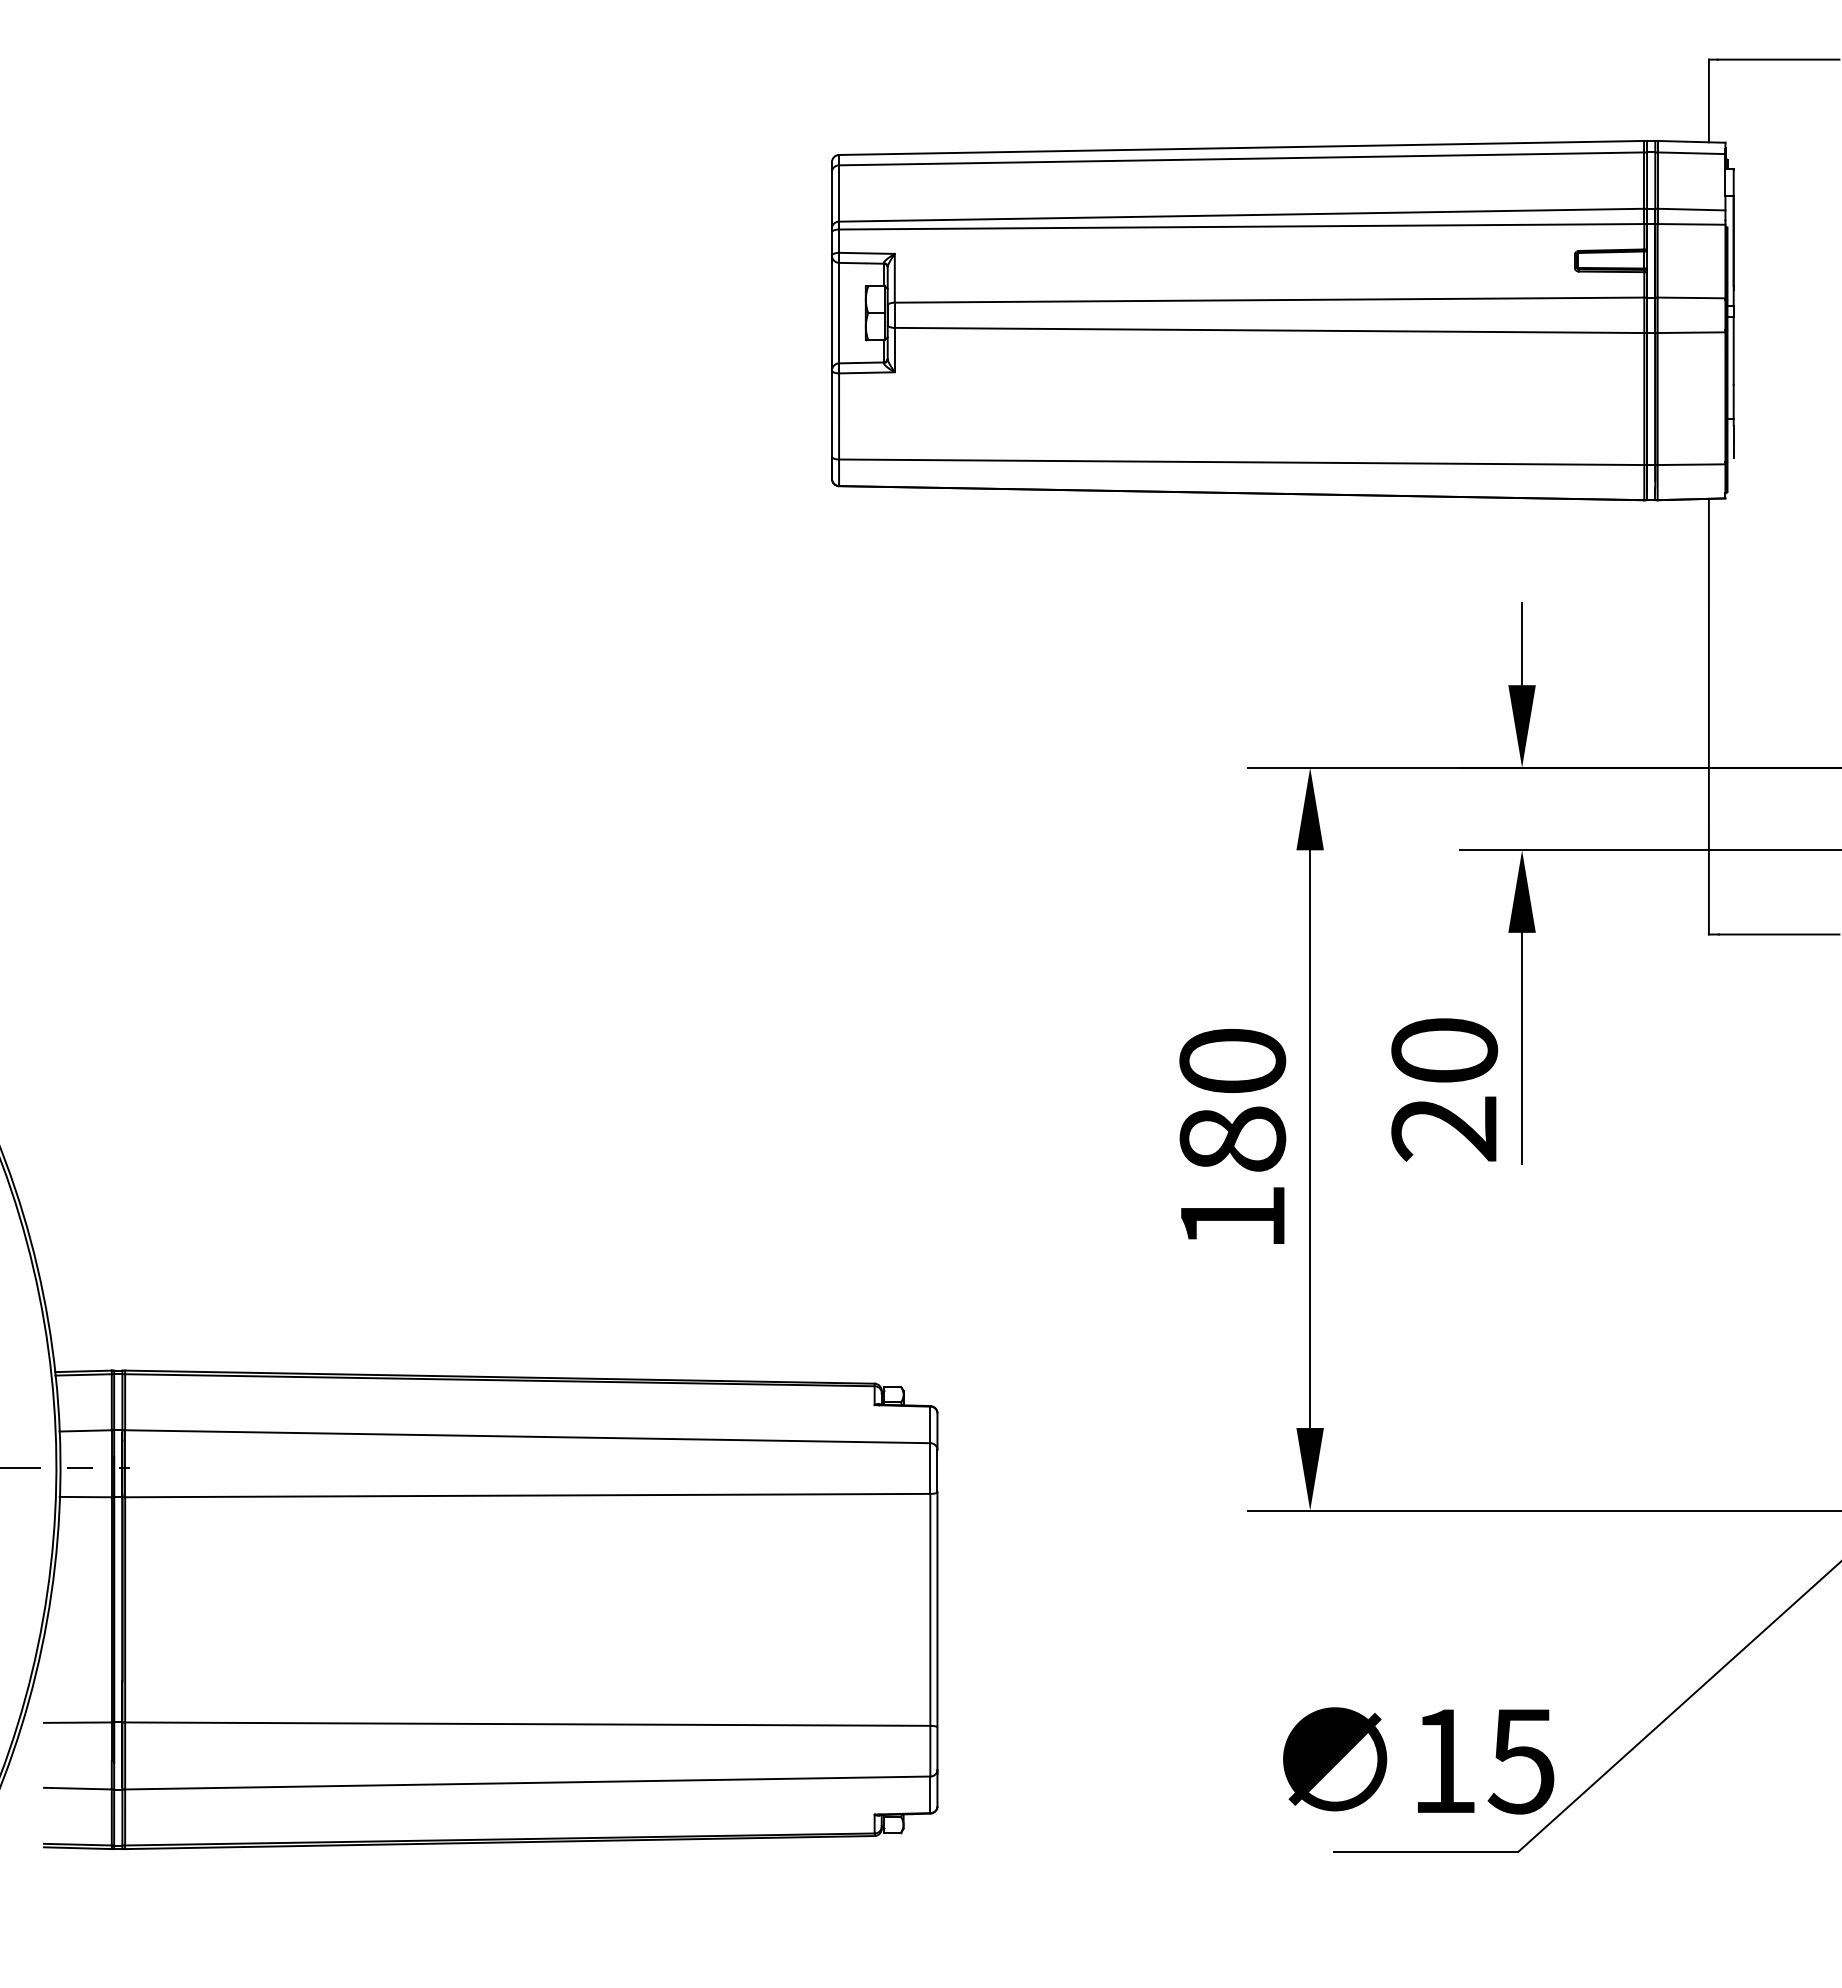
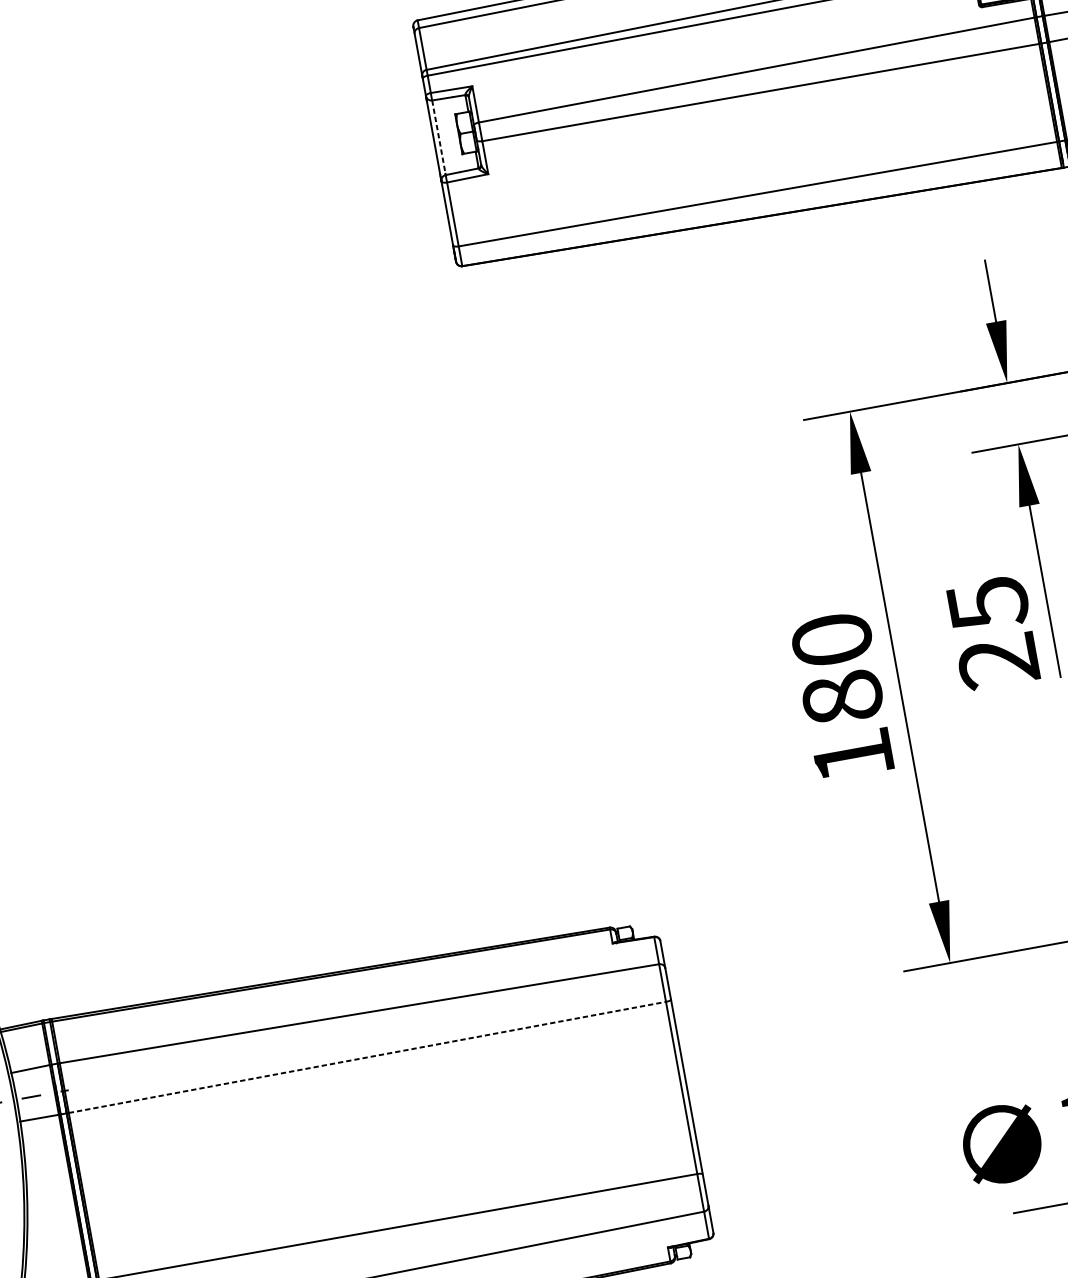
line: (839, 312) -> (439, 137), solid -> dashed
text: (1444, 1051) -> (987, 604), 20 -> 25
line: (527, 1495) -> (367, 1057), solid -> dashed

